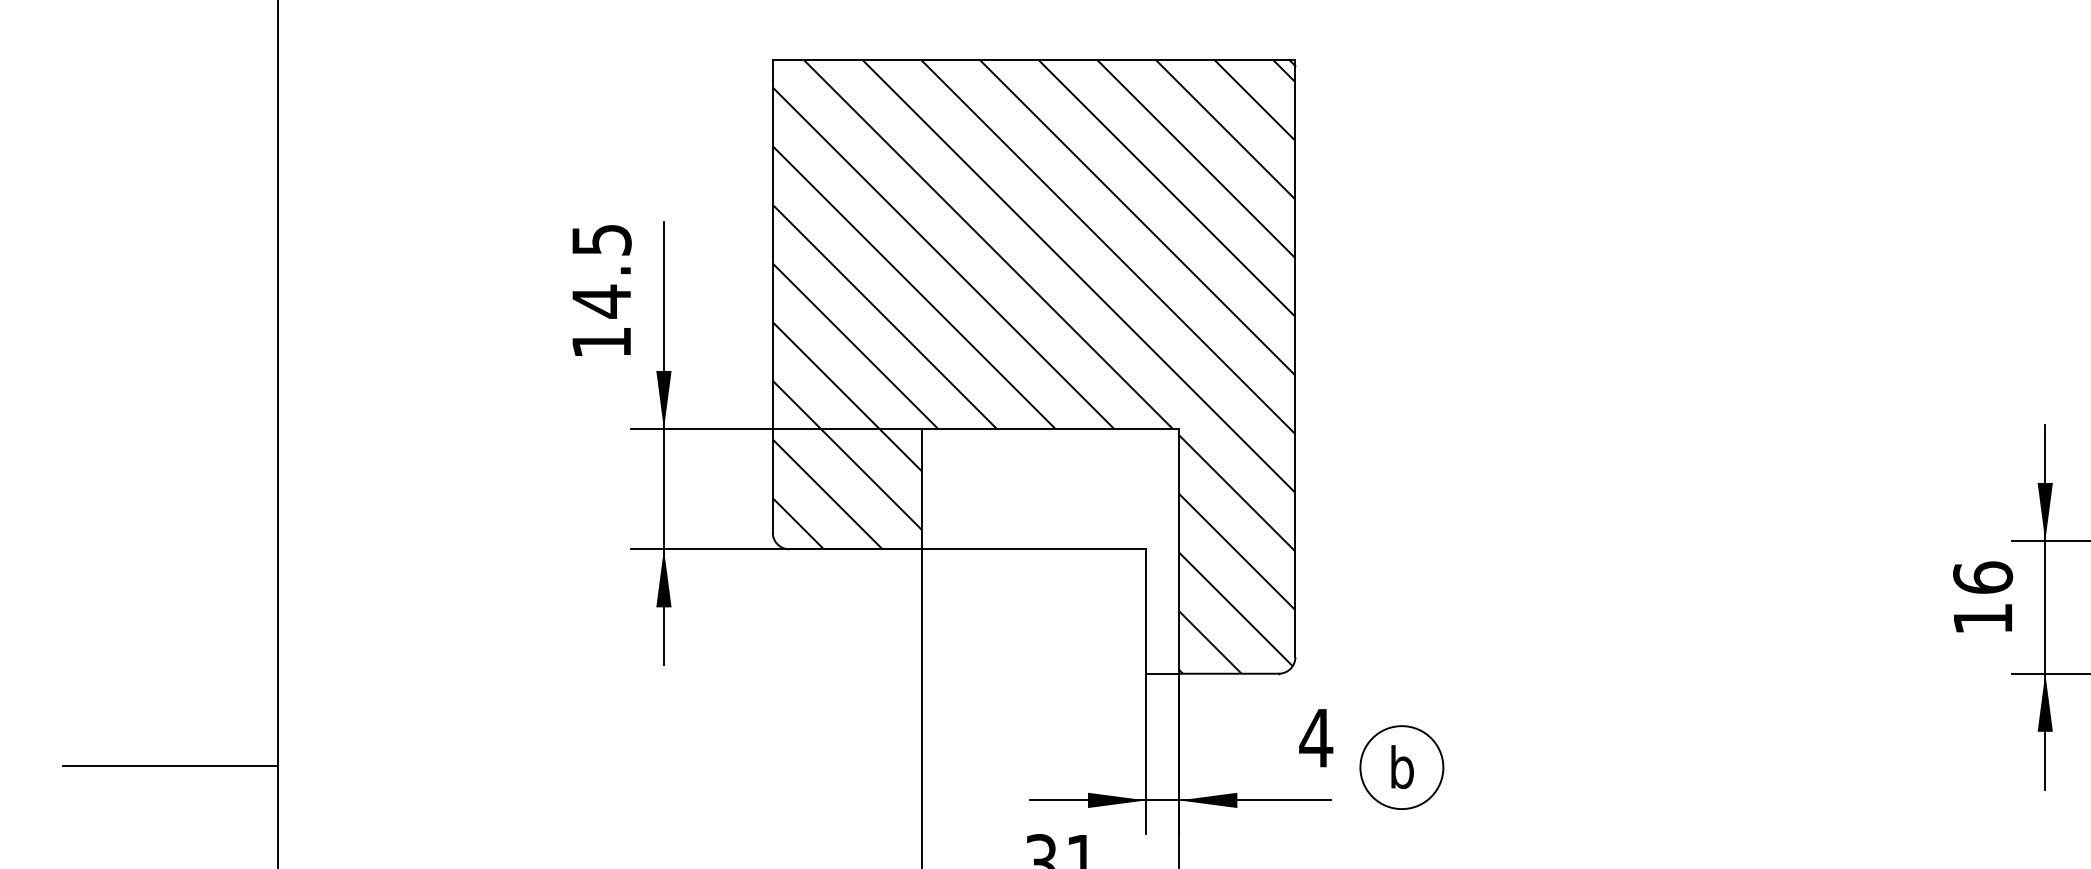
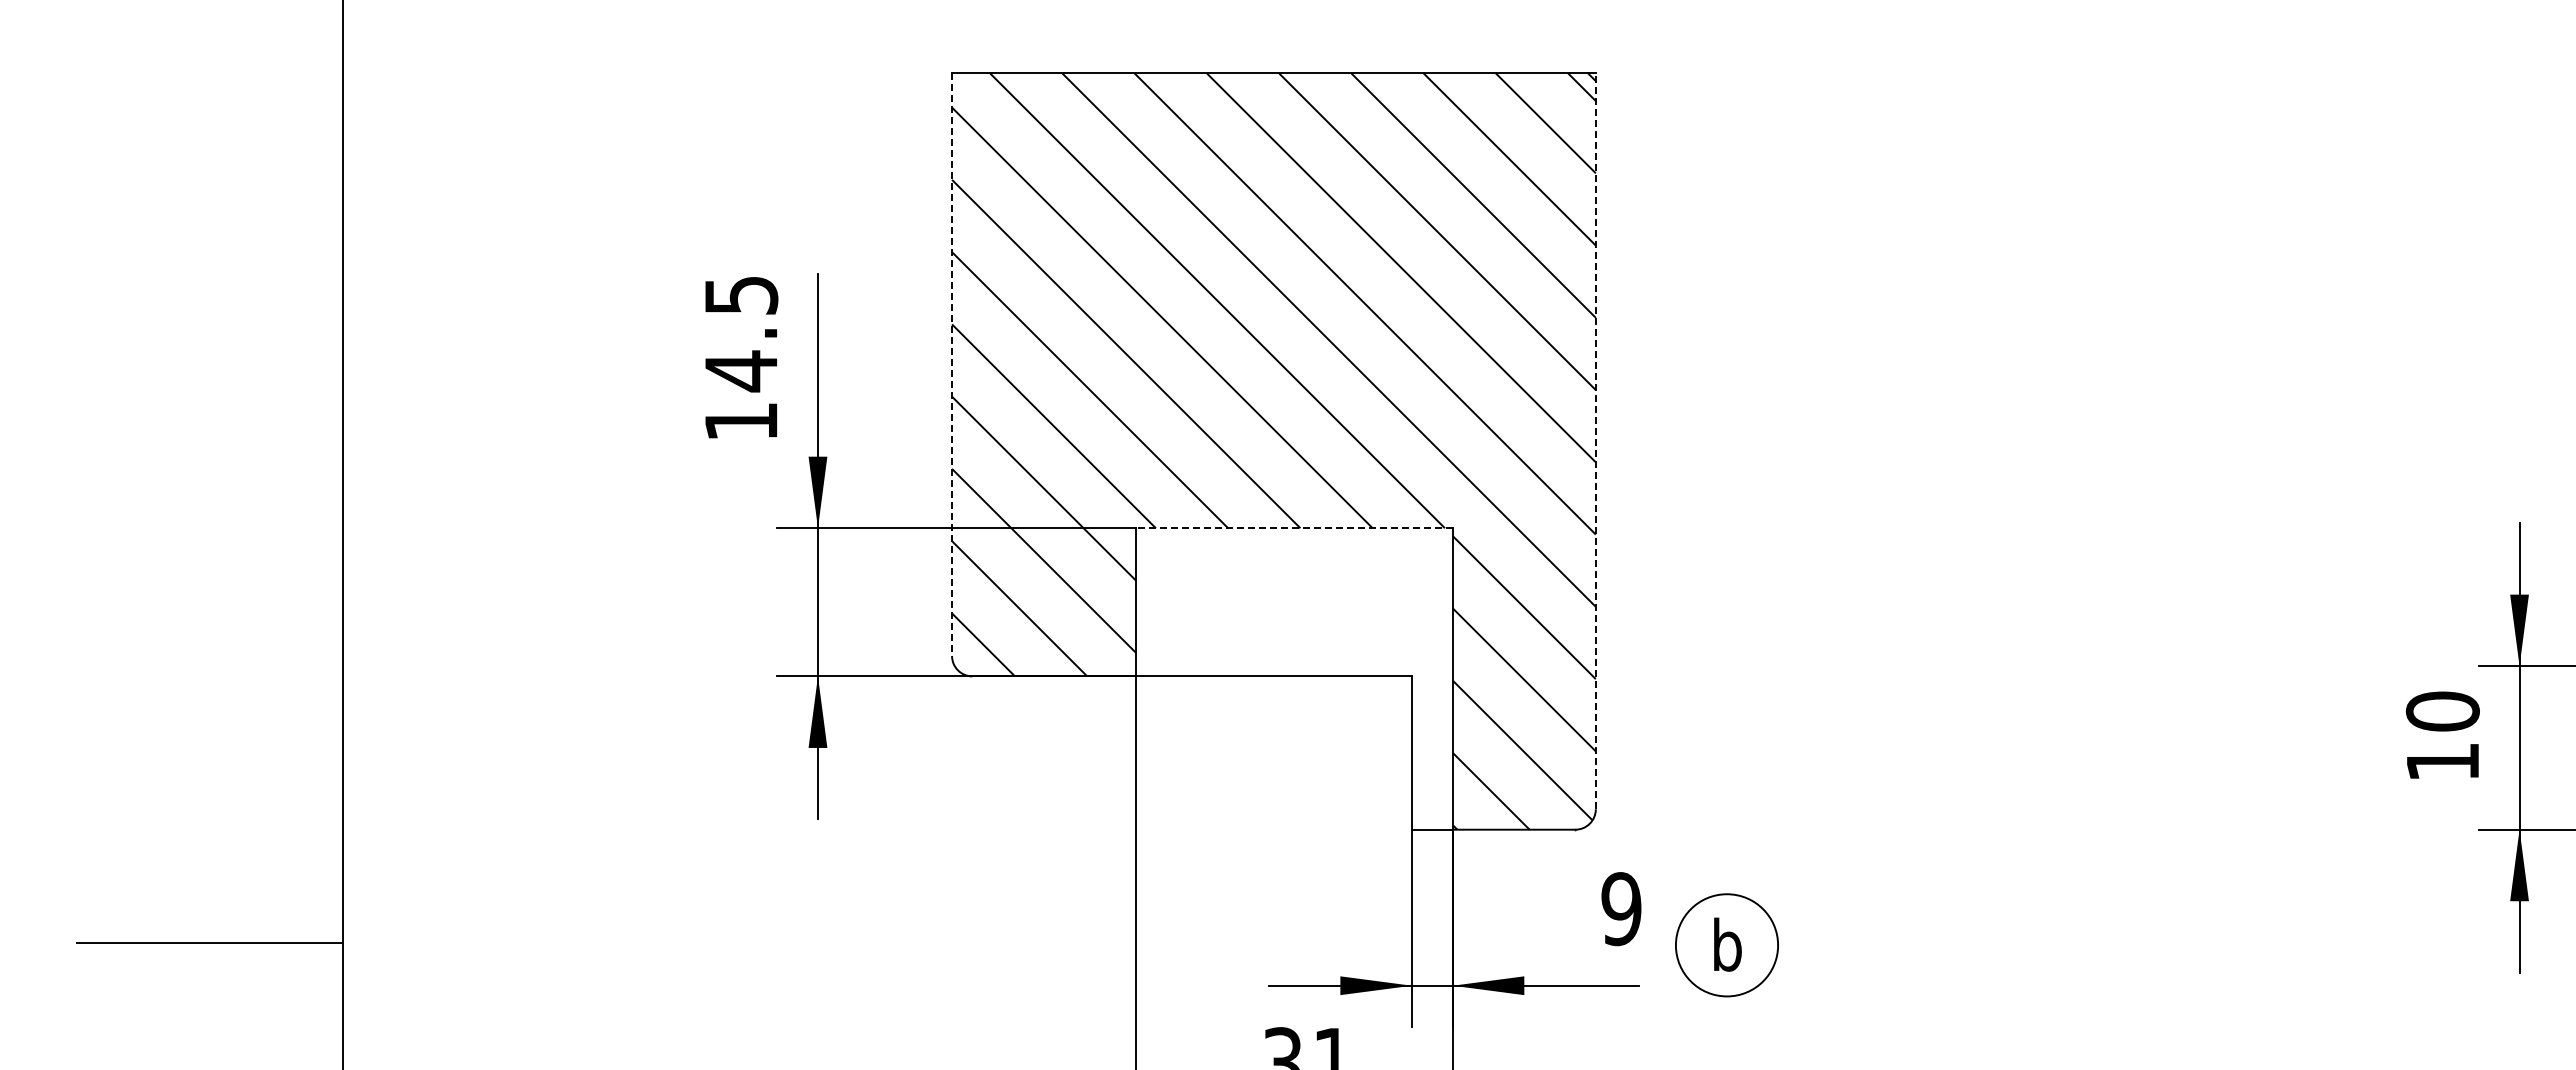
line: (773, 296) -> (952, 365), solid -> dashed
line: (1295, 358) -> (1595, 441), solid -> dashed
line: (1049, 429) -> (1293, 528), solid -> dashed
text: (1982, 577) -> (2442, 711), 16 -> 10
text: (1316, 738) -> (1621, 909), 4 -> 9

